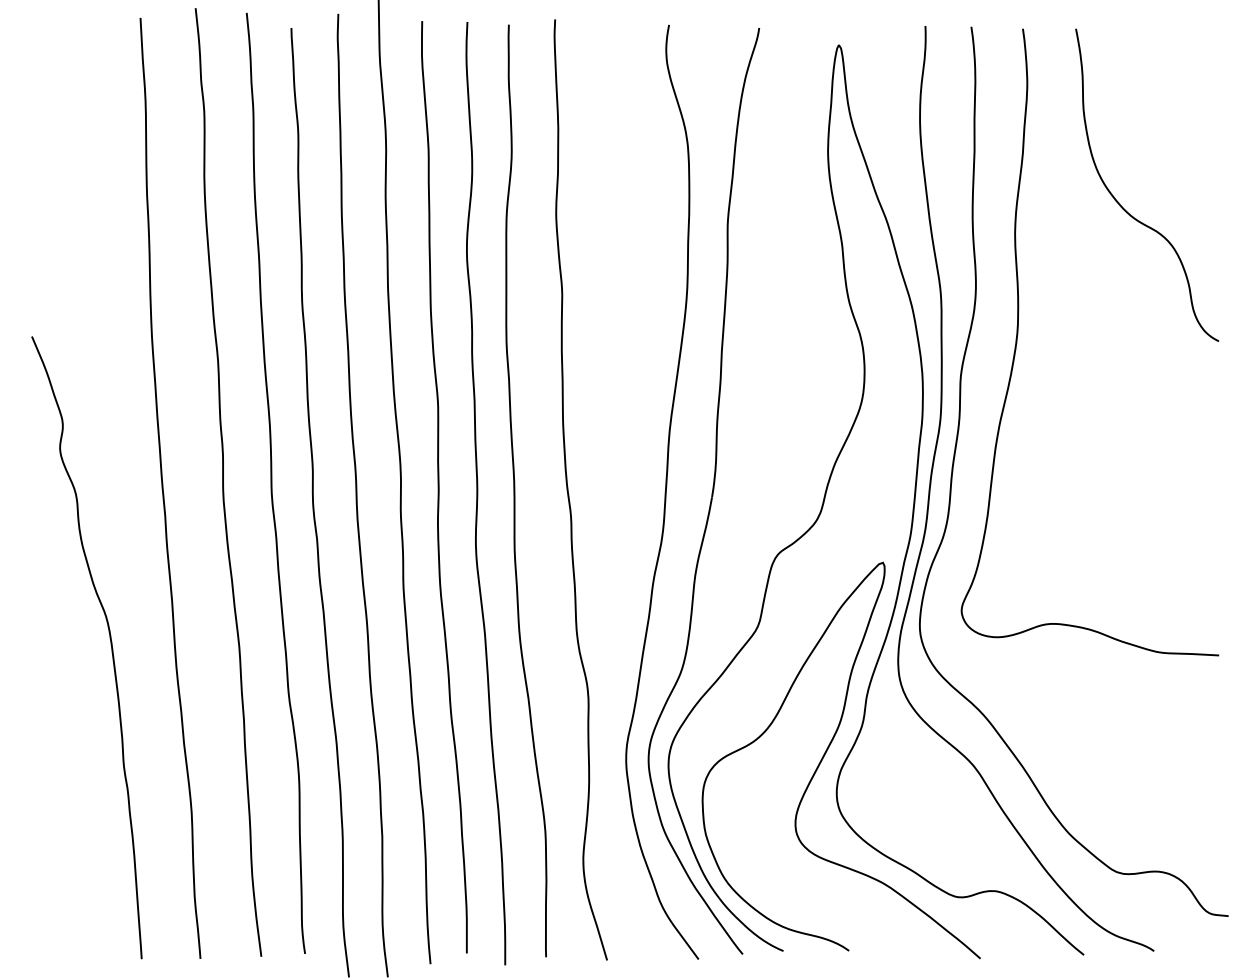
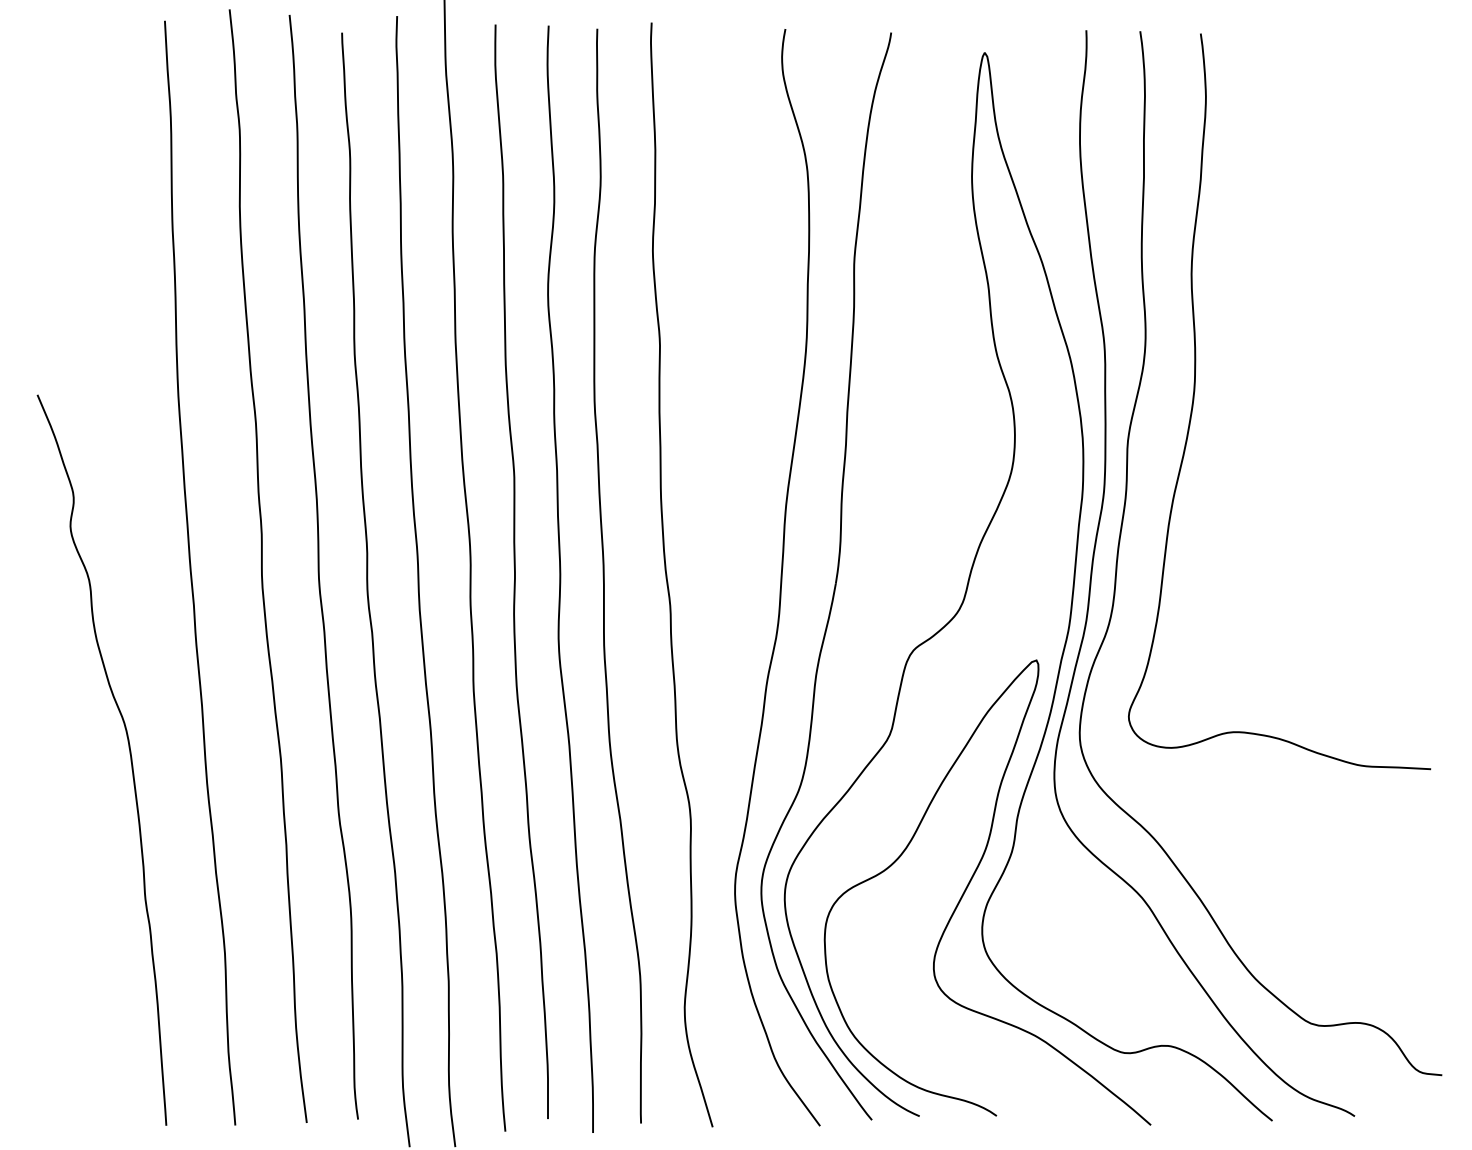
curve: (1123, 207) -> (1318, 243), removed

